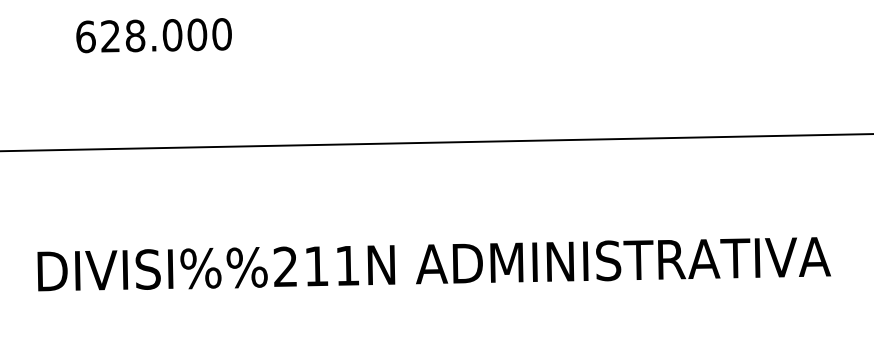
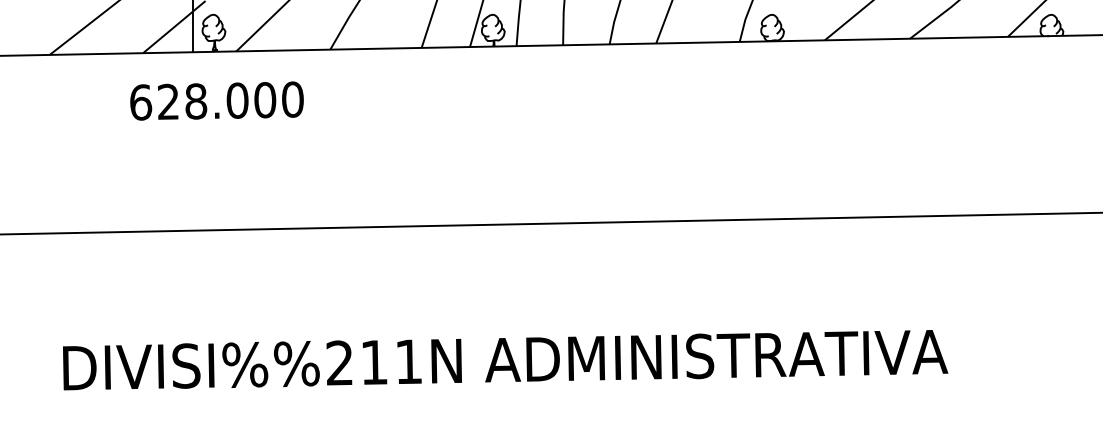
text: (153, 35) -> (216, 100), moved

